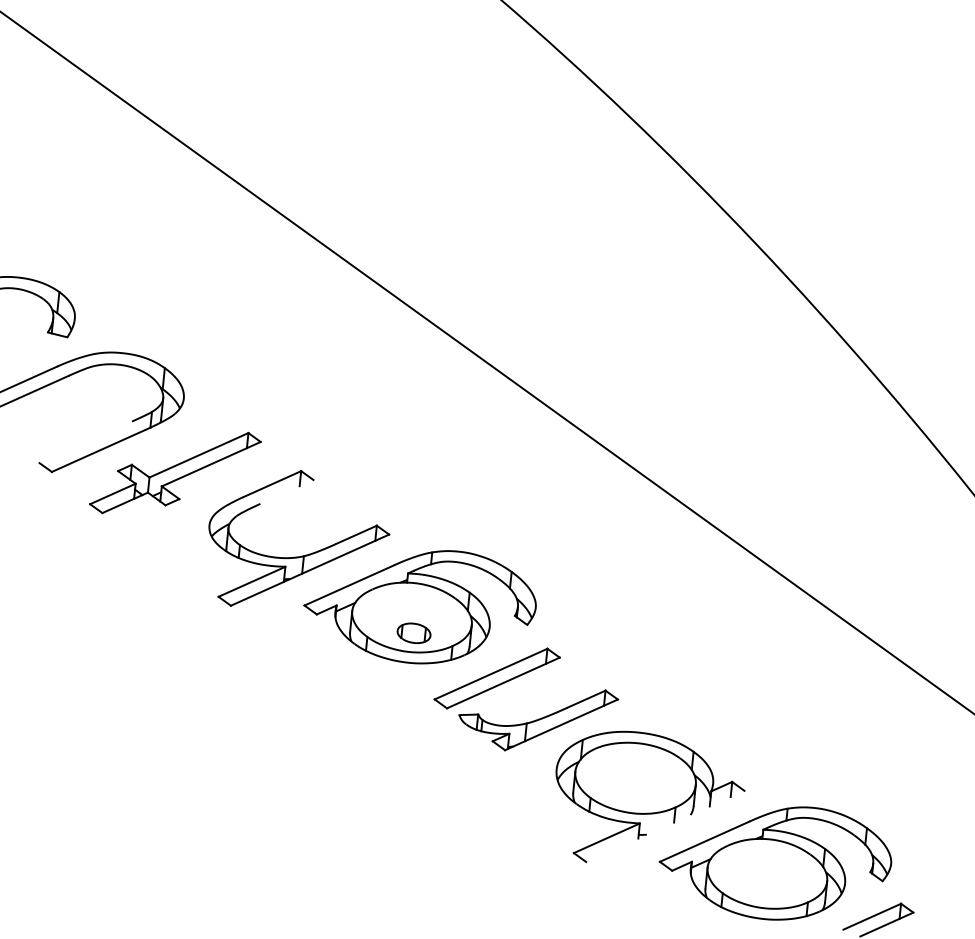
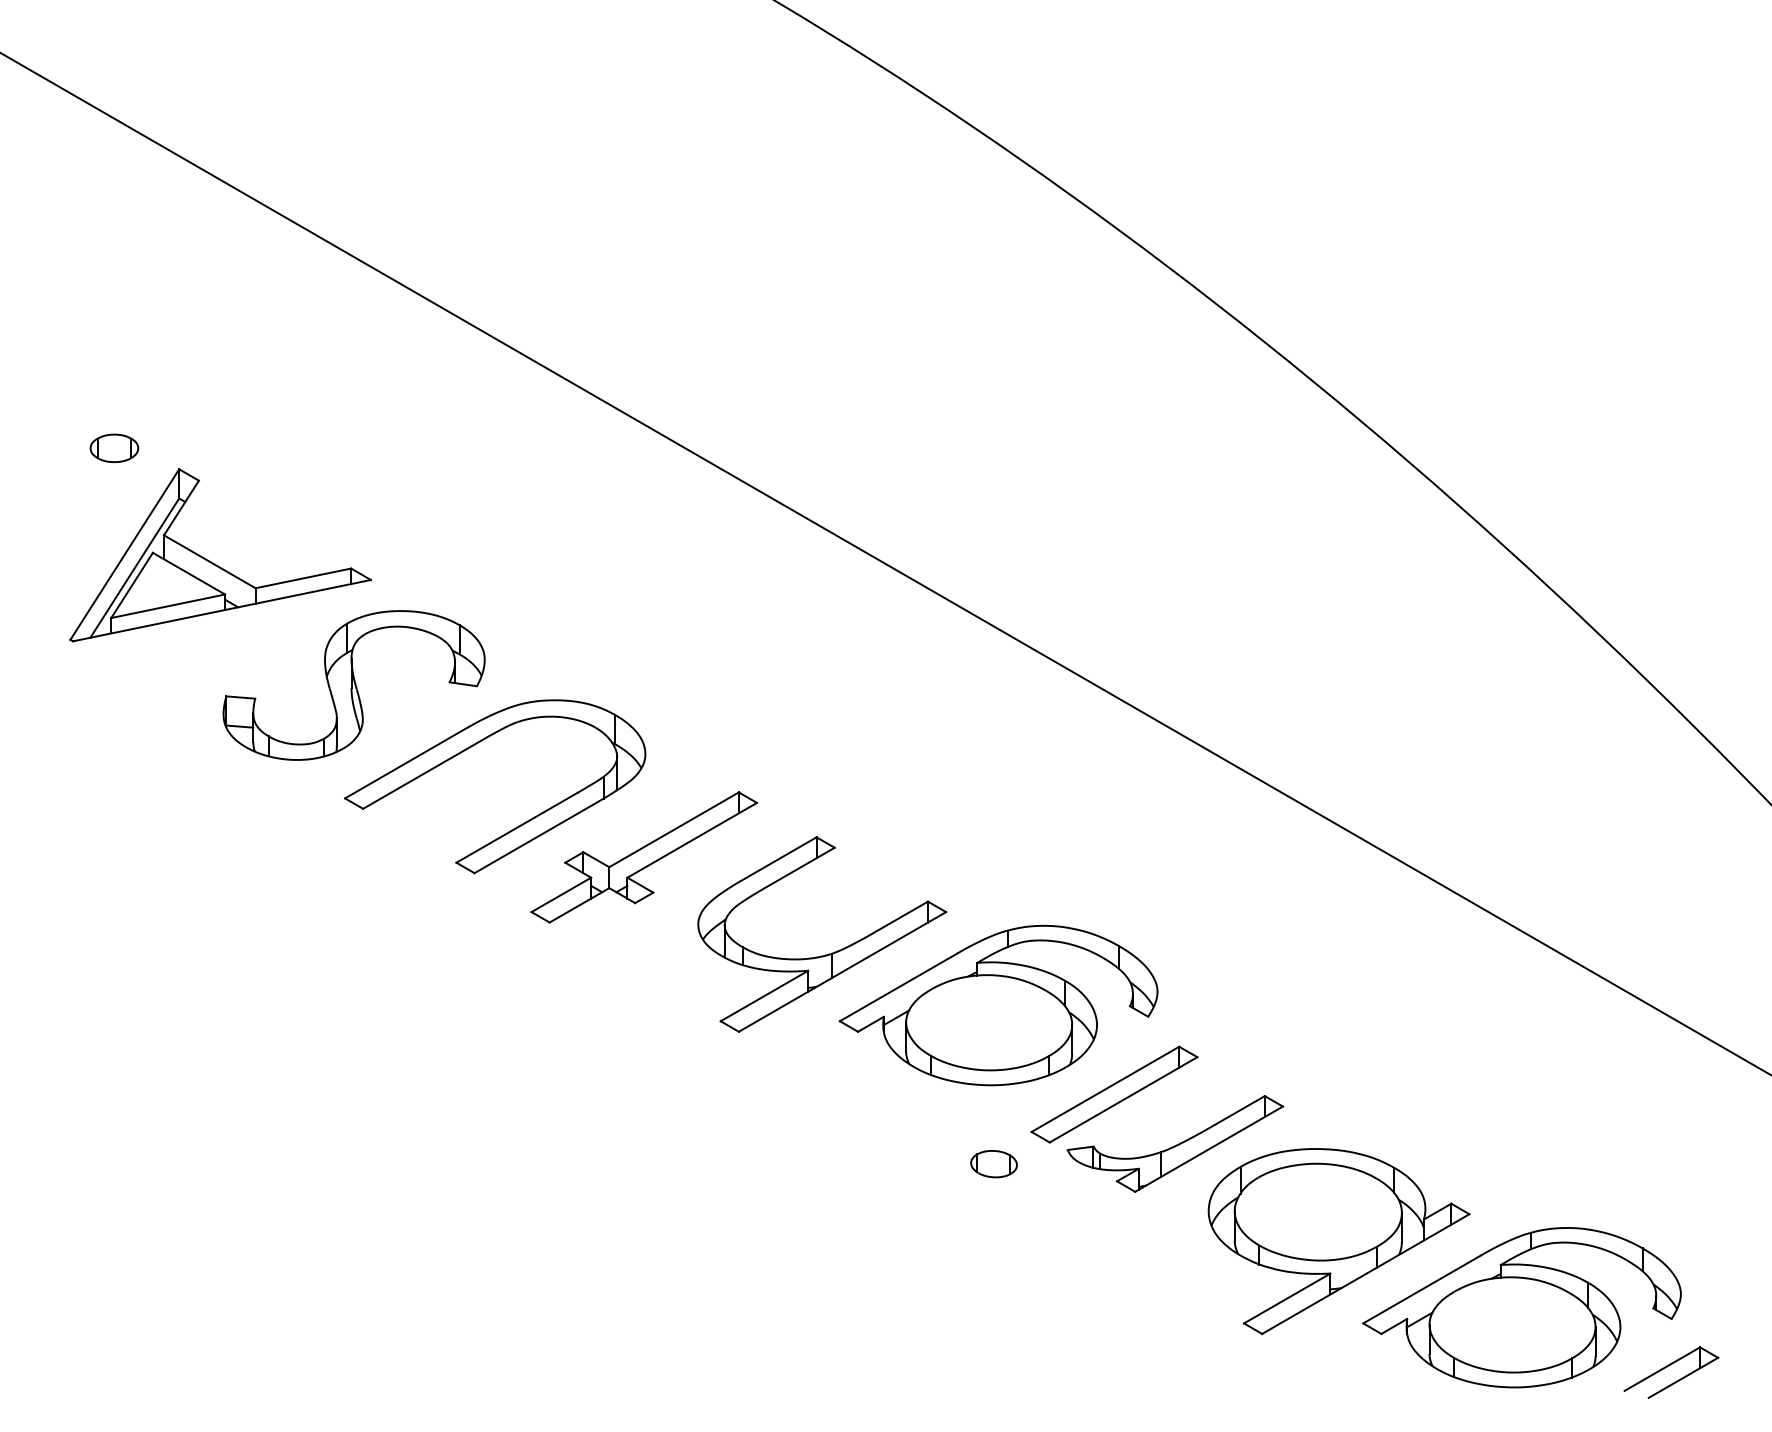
line: (85, 442) -> (516, 827), added
line: (286, 491) -> (799, 867), added
part: (413, 633) -> (993, 1164), moved
line: (665, 825) -> (1365, 1273), added

